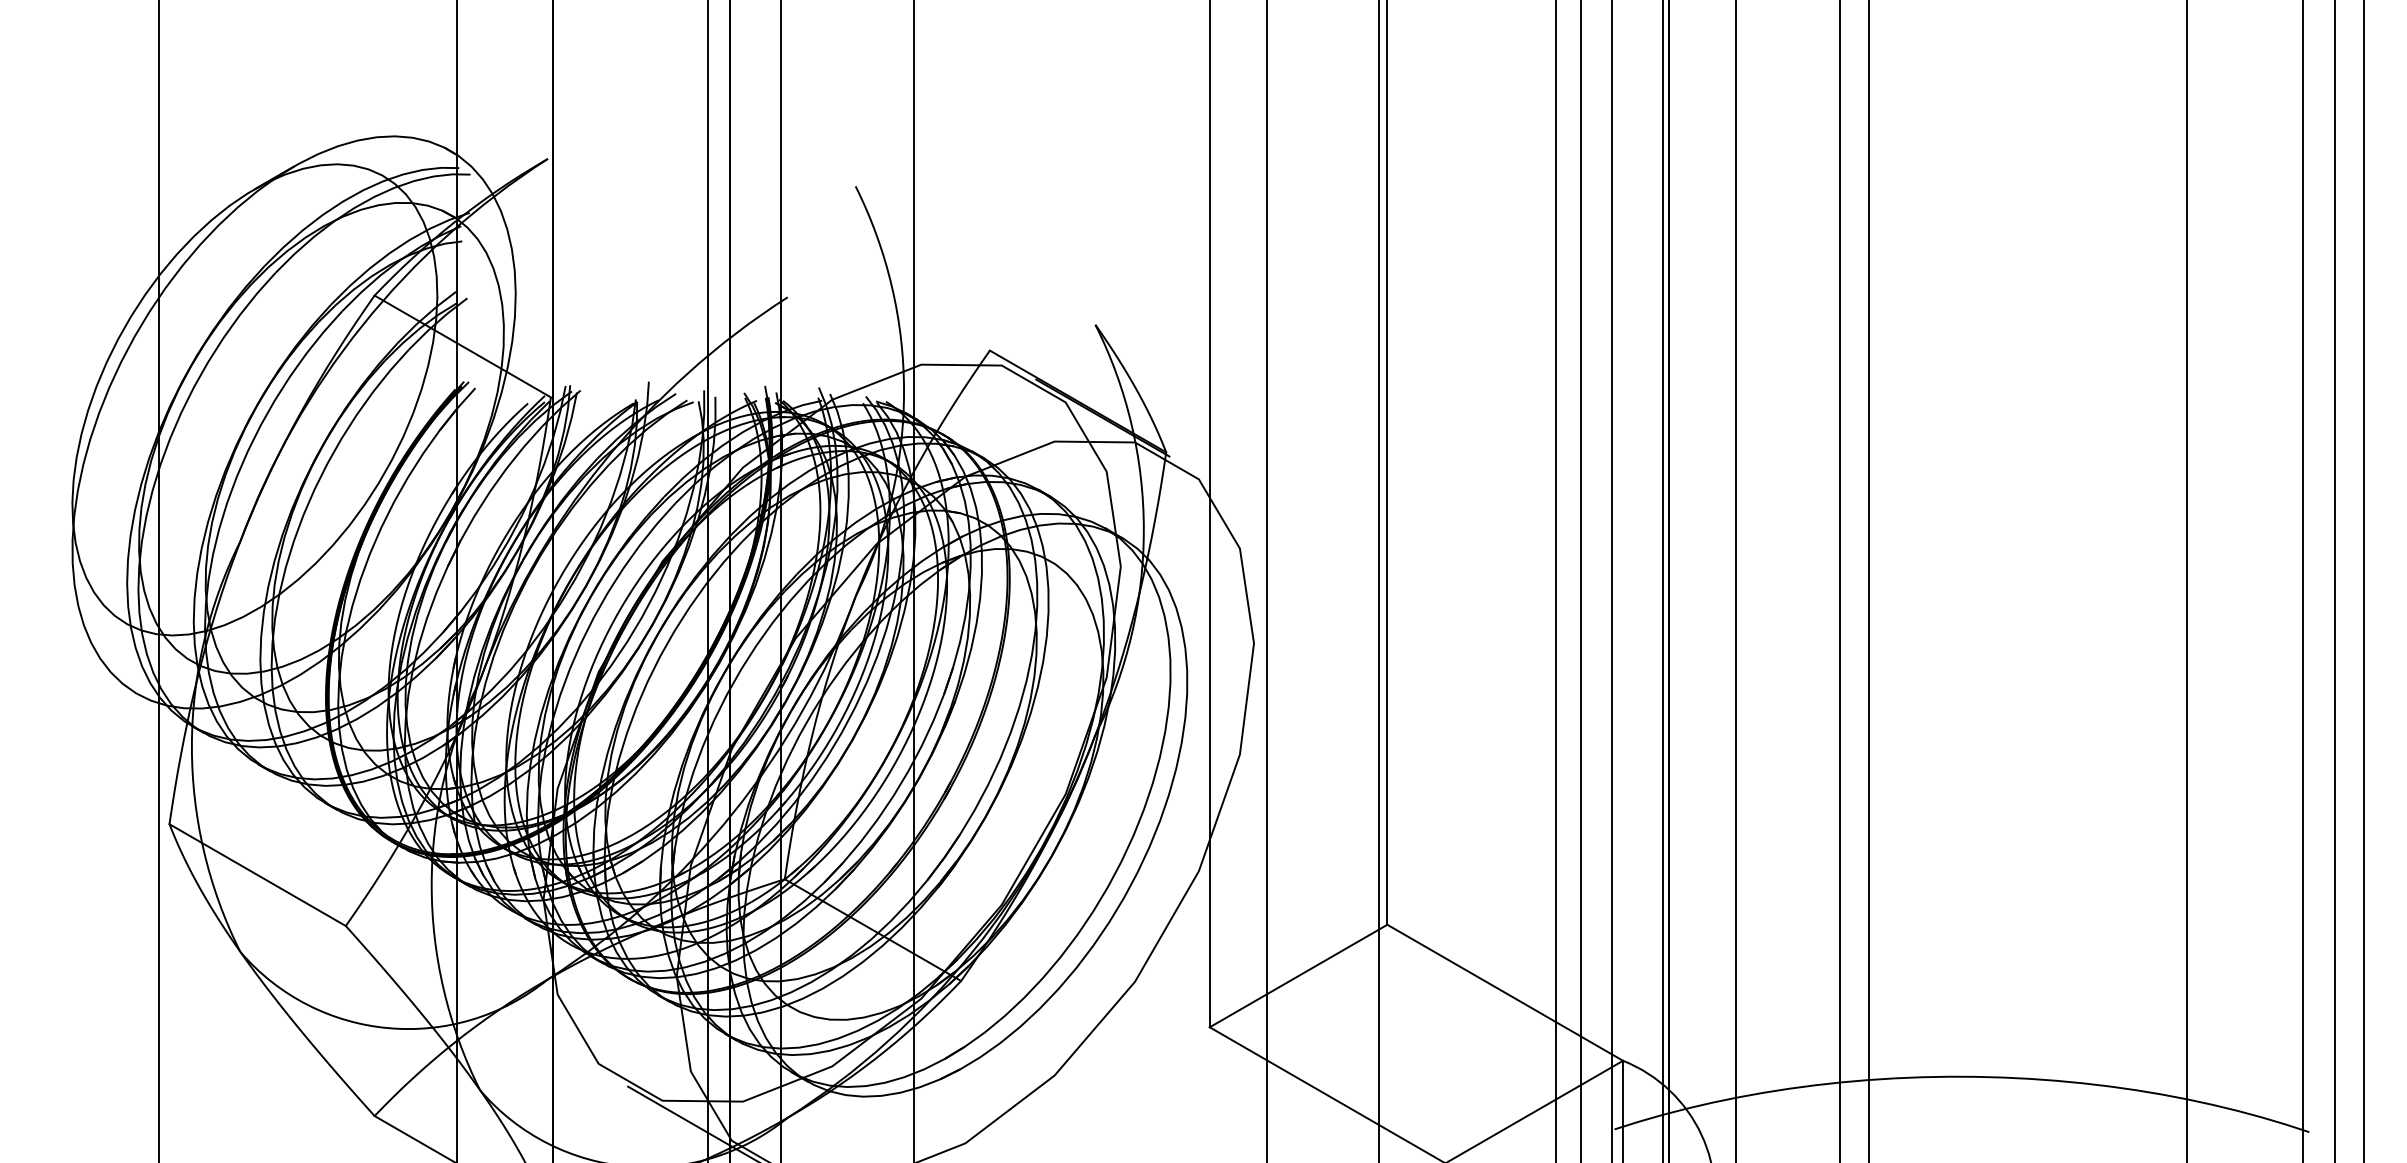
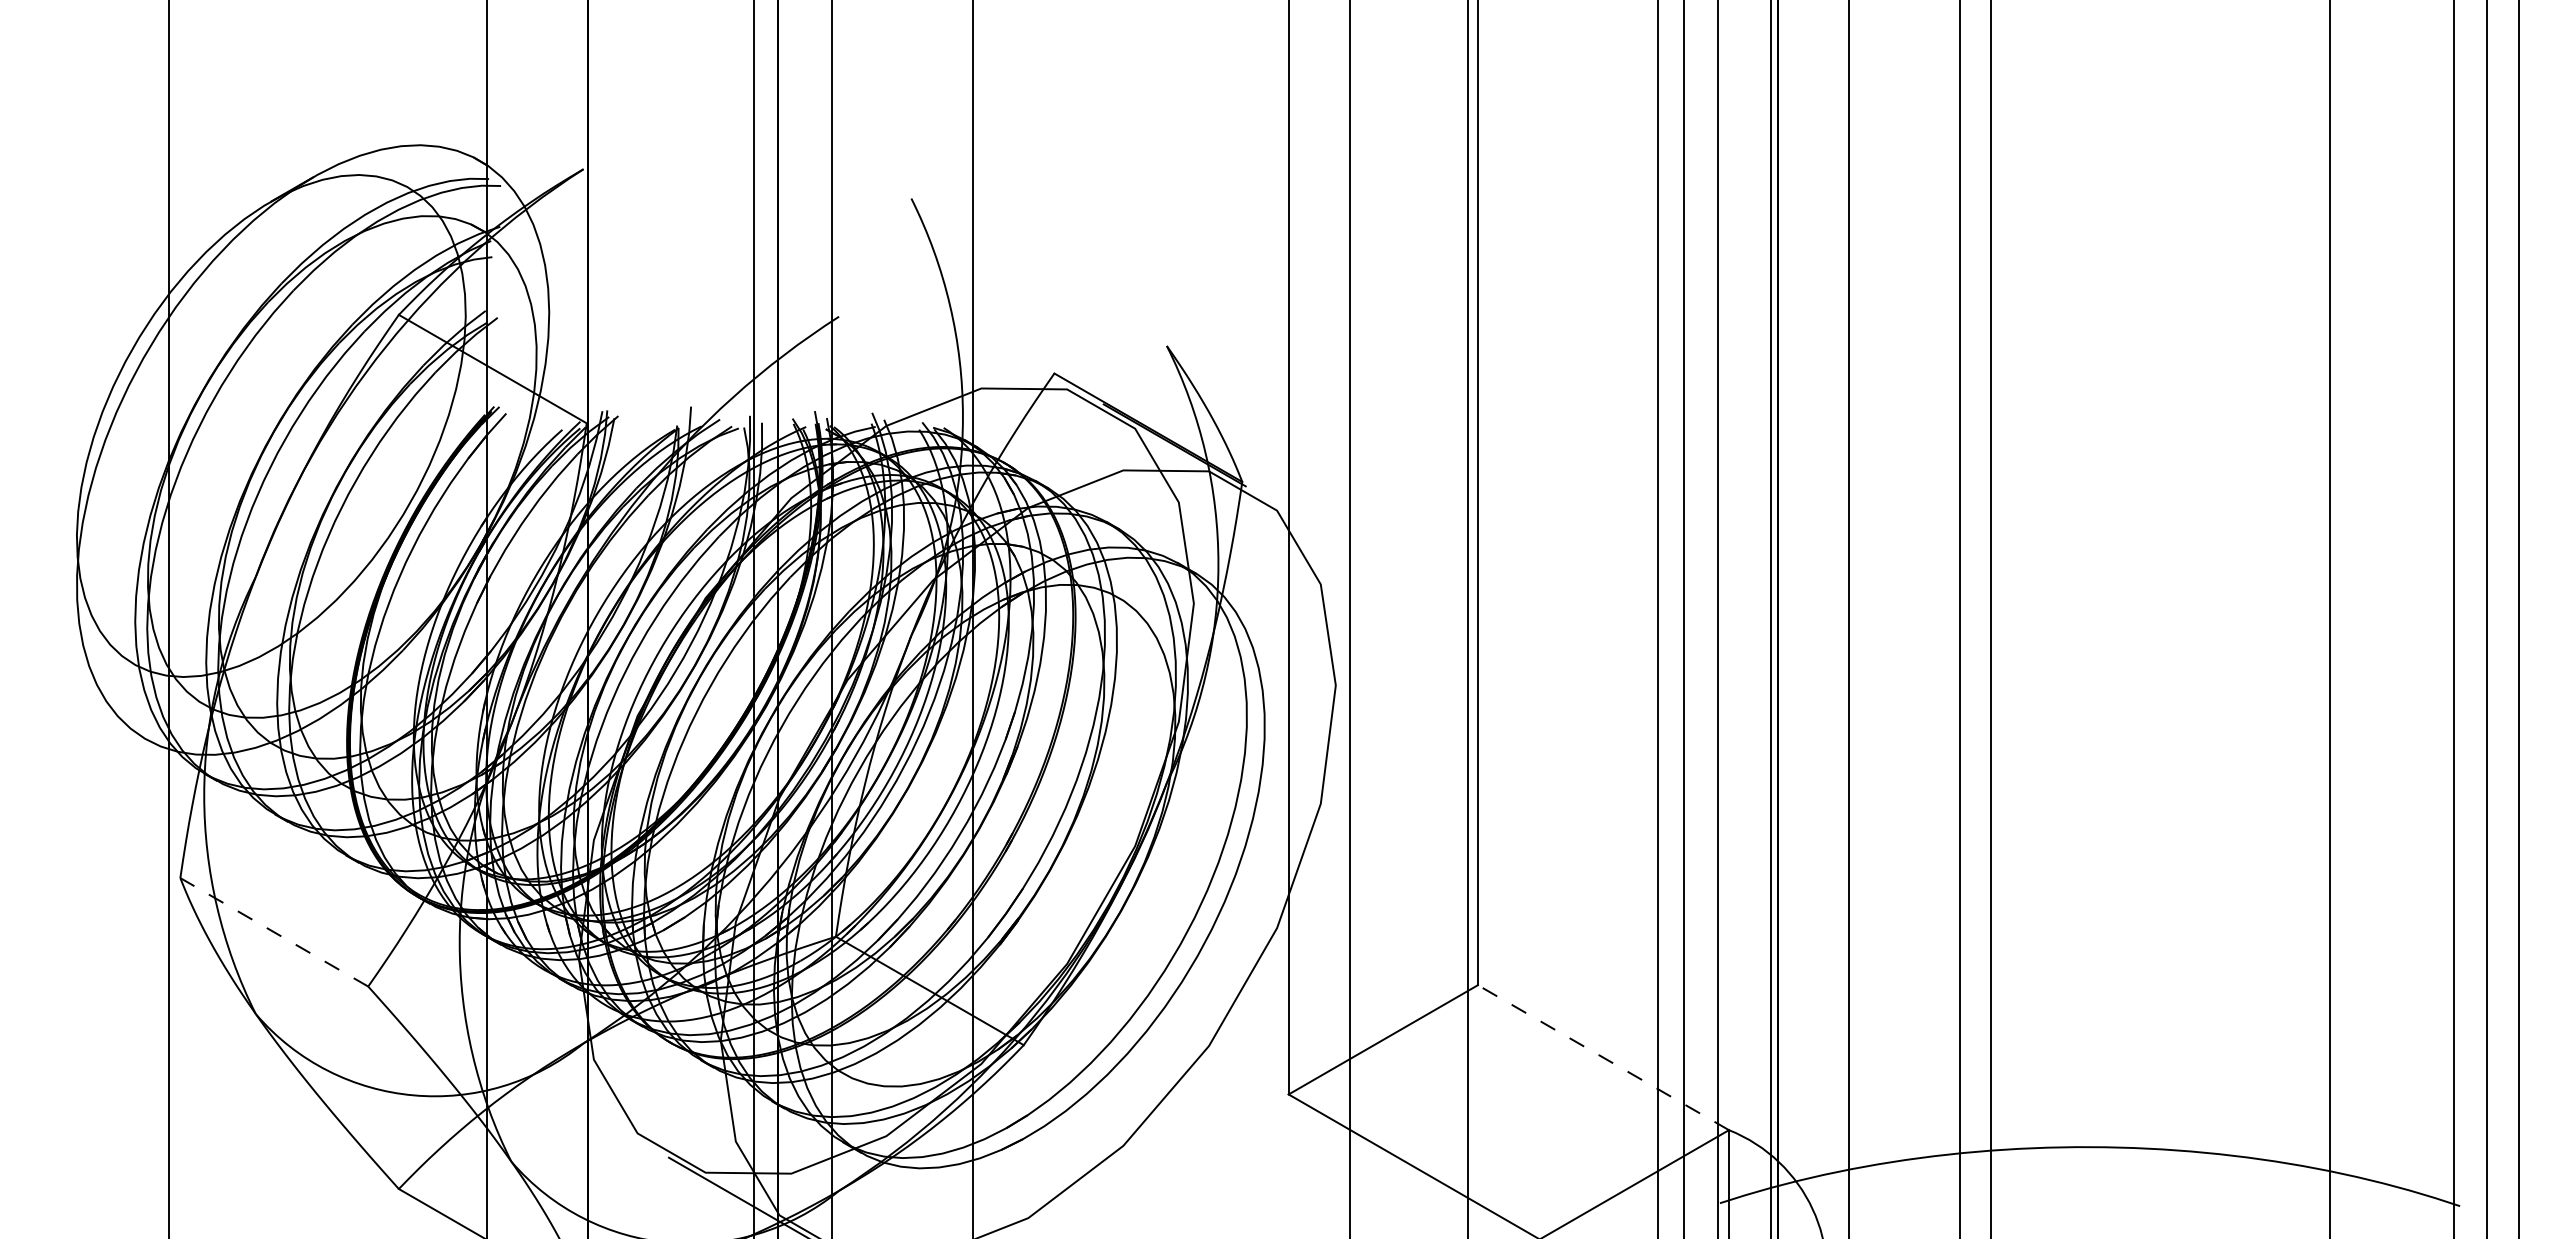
line: (256, 875) -> (273, 932), solid -> dashed
line: (1505, 992) -> (1603, 1057), solid -> dashed

